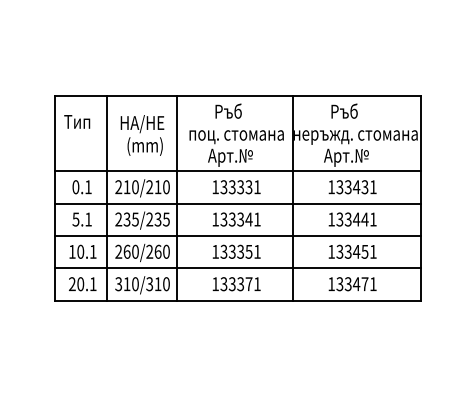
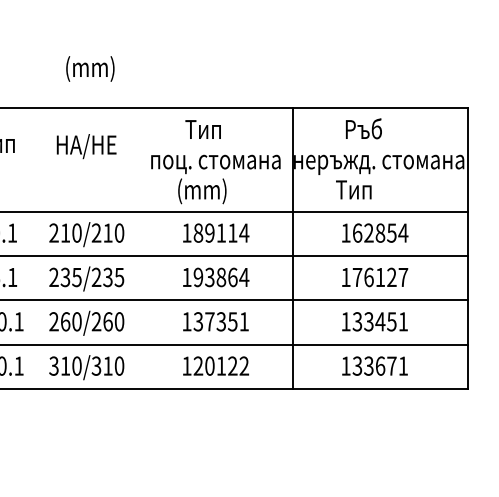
text: (227, 110) -> (203, 127), Ръб -> Тип
text: (144, 146) -> (89, 68), moved
text: (230, 156) -> (207, 190), Арт.№ -> (mm)
text: (346, 157) -> (366, 192), Арт.№ -> Тип
text: (240, 187) -> (221, 233), 133331 -> 189114
text: (356, 187) -> (380, 233), 133431 -> 162854
line: (106, 198) -> (37, 248), removed
line: (177, 198) -> (134, 248), removed
text: (240, 219) -> (221, 277), 133341 -> 193864
text: (356, 219) -> (380, 277), 133441 -> 176127
text: (231, 251) -> (208, 321), 133351 -> 137351
text: (240, 284) -> (221, 366), 133371 -> 120122
text: (356, 284) -> (380, 366), 133471 -> 133671

